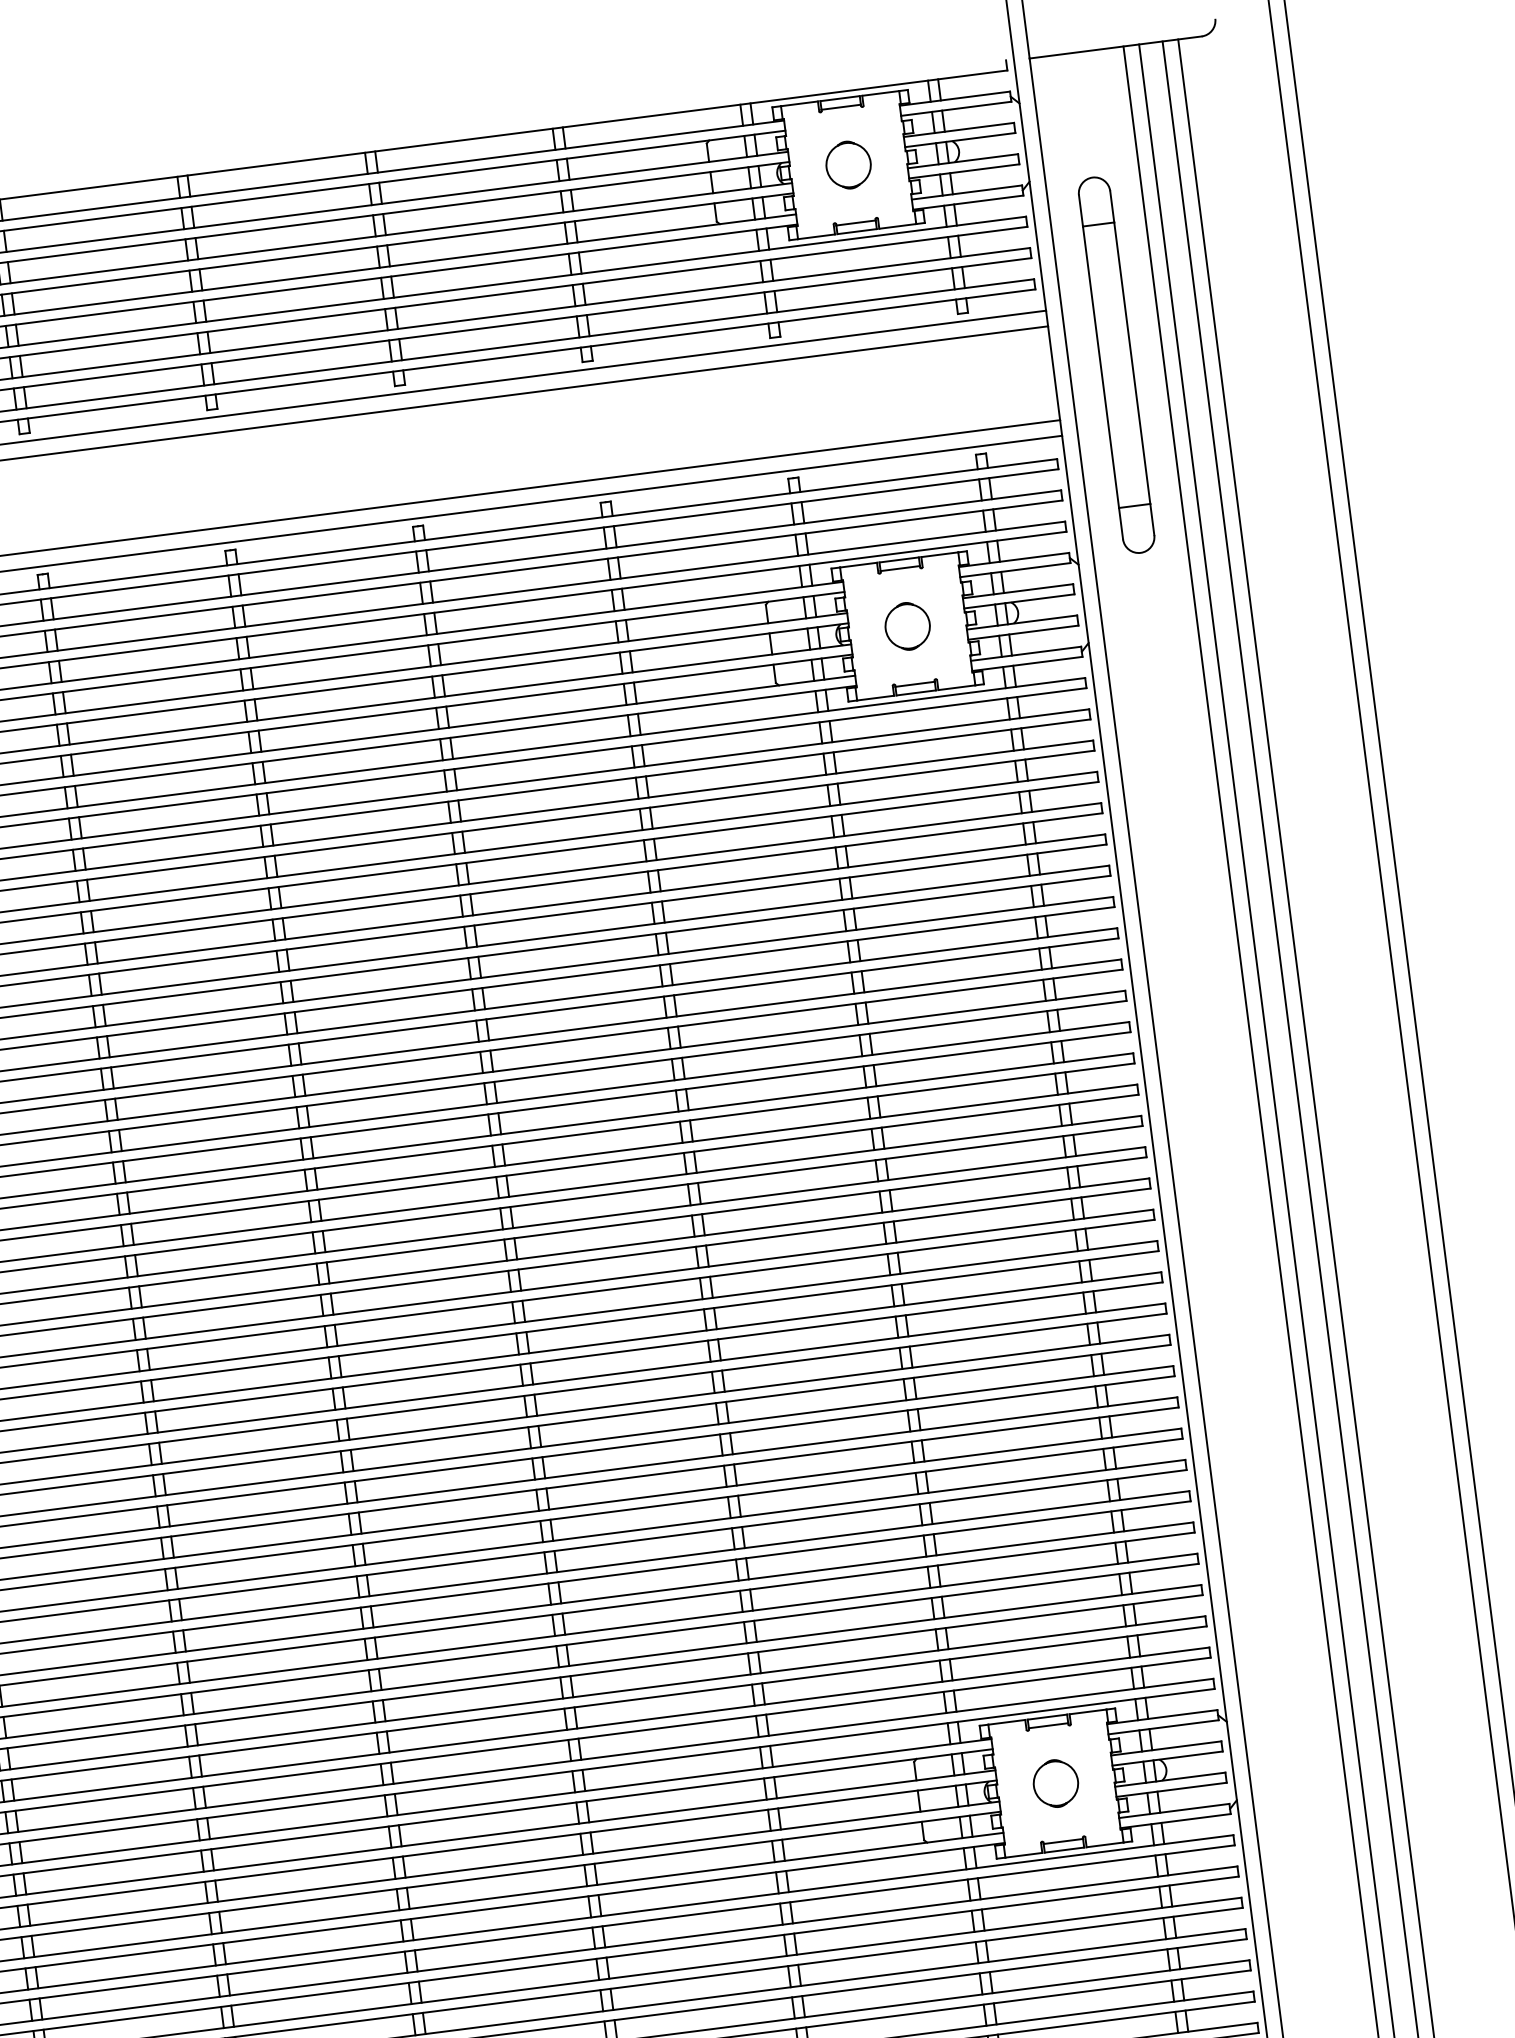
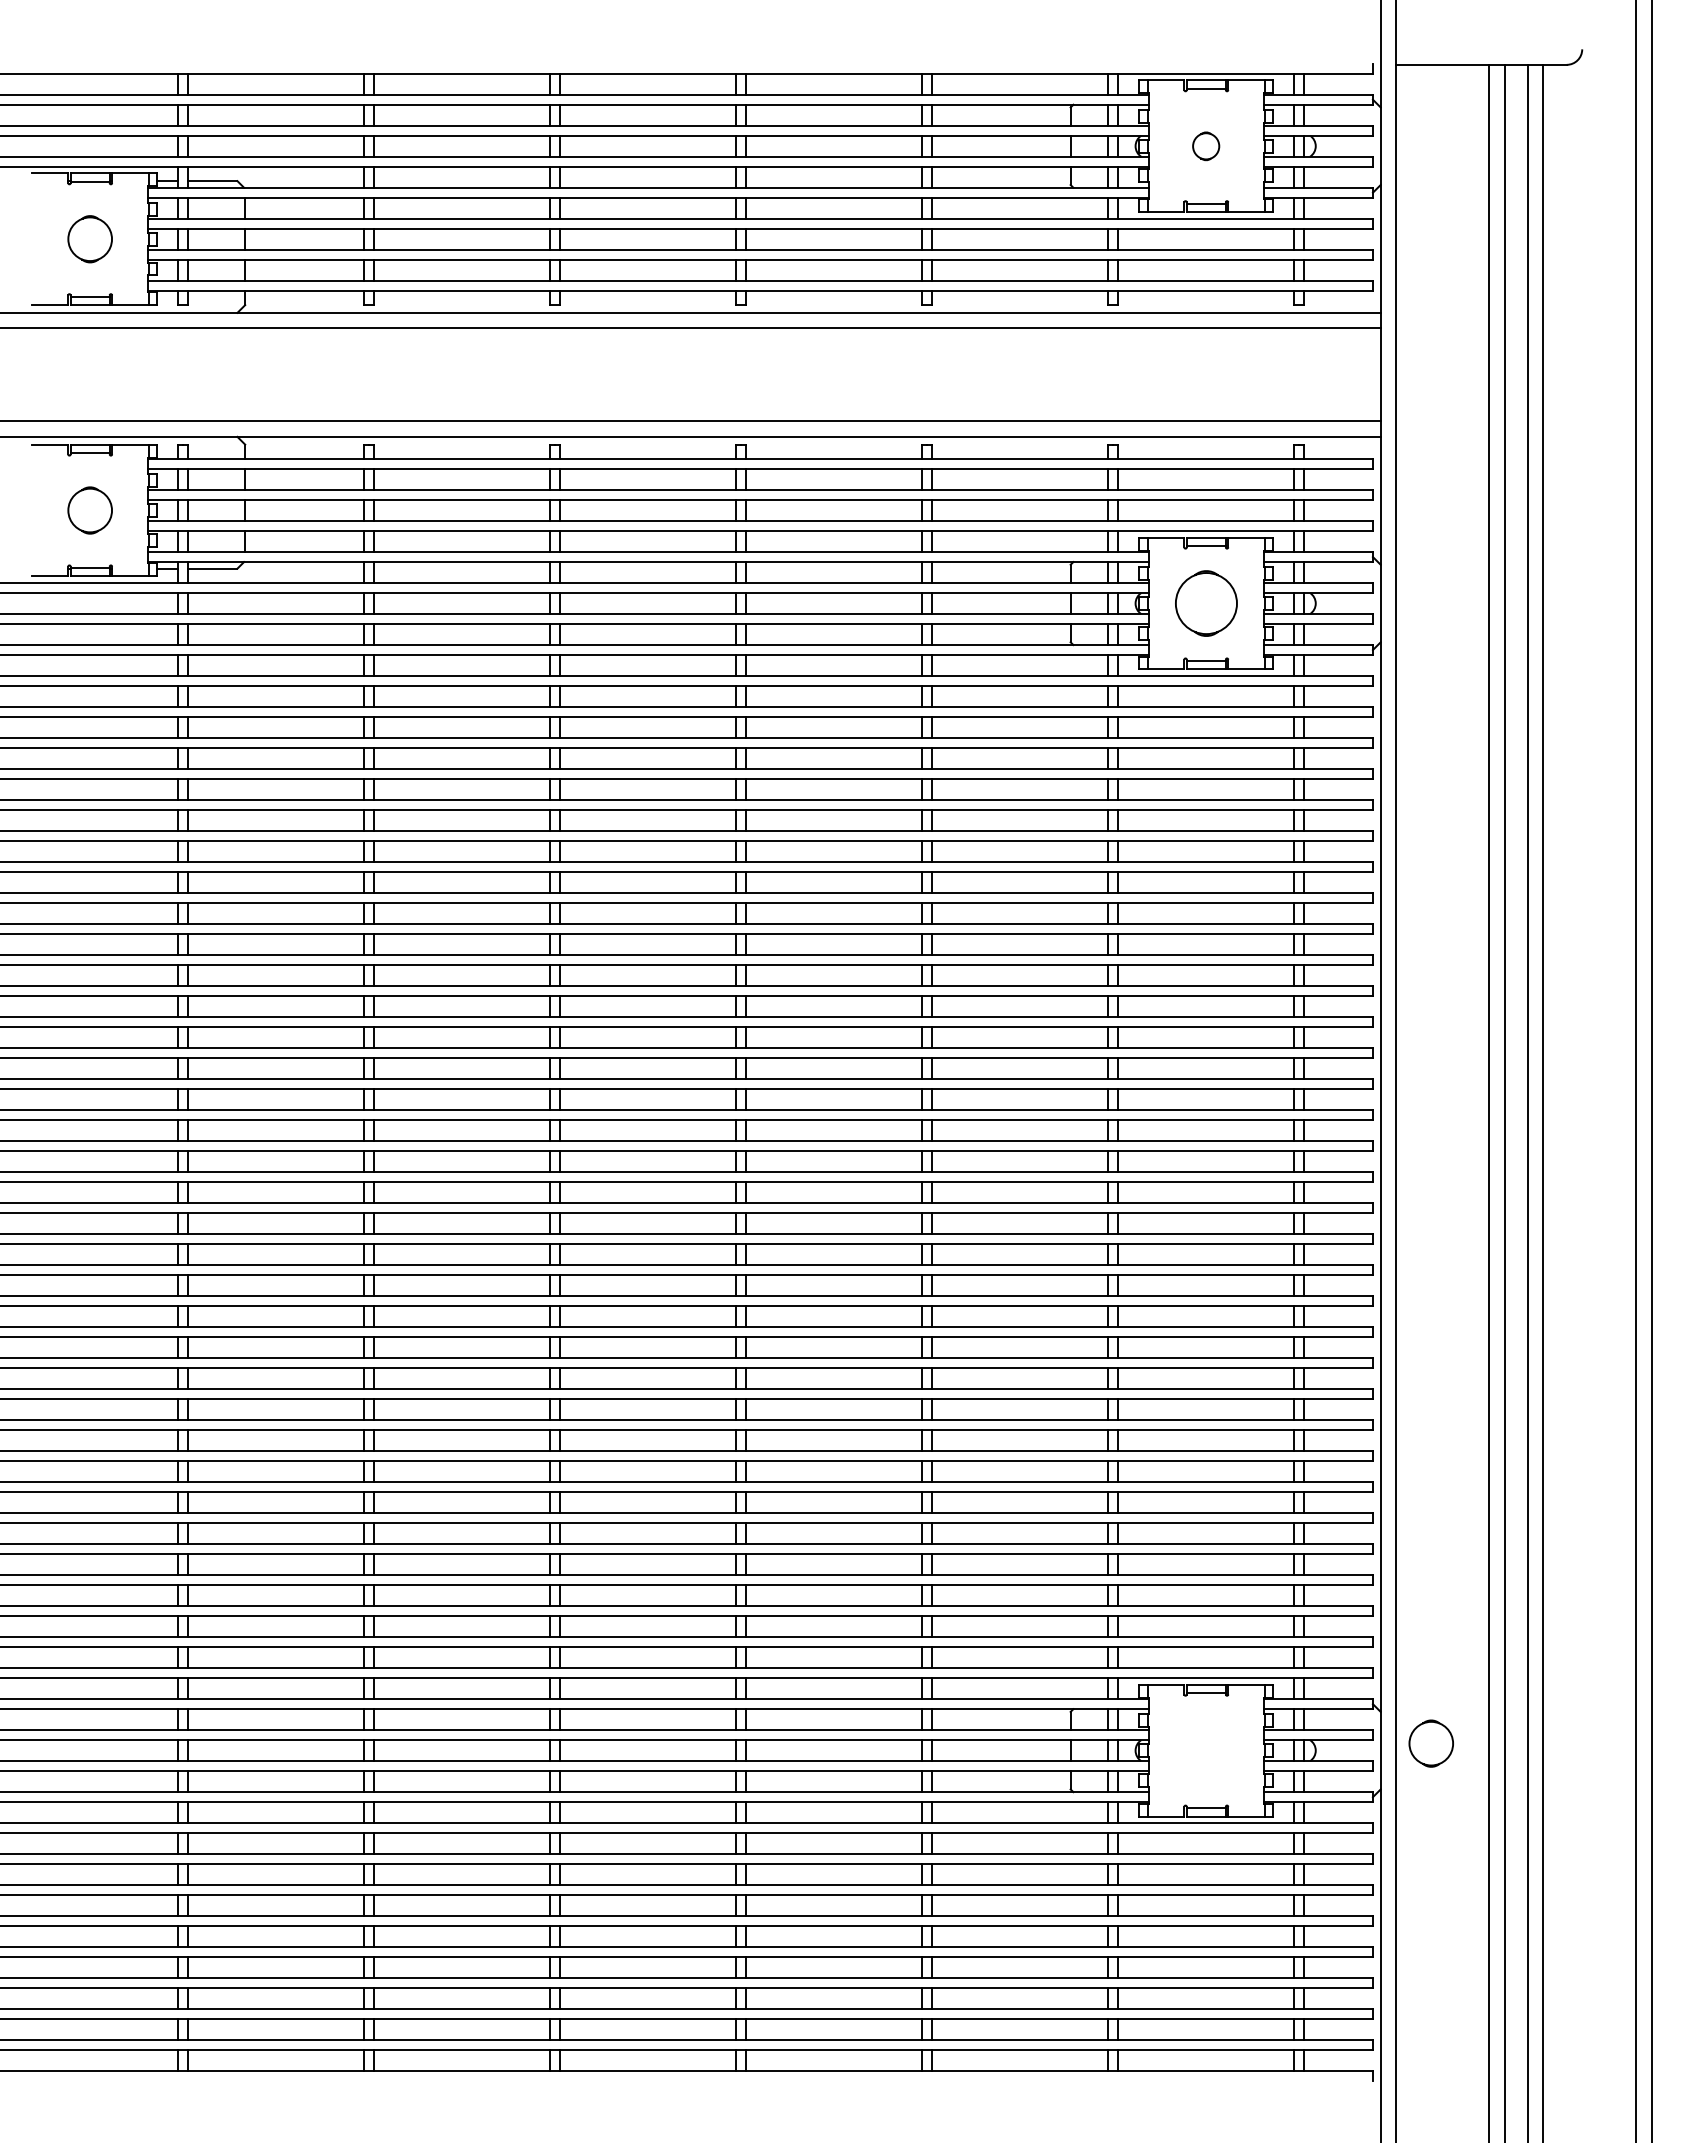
part: (847, 165) -> (1205, 146), size x0.6
part: (1116, 364) -> (1442, 374), removed
part: (906, 626) -> (1205, 603), size x1.4
part: (1055, 1783) -> (1430, 1743), moved

